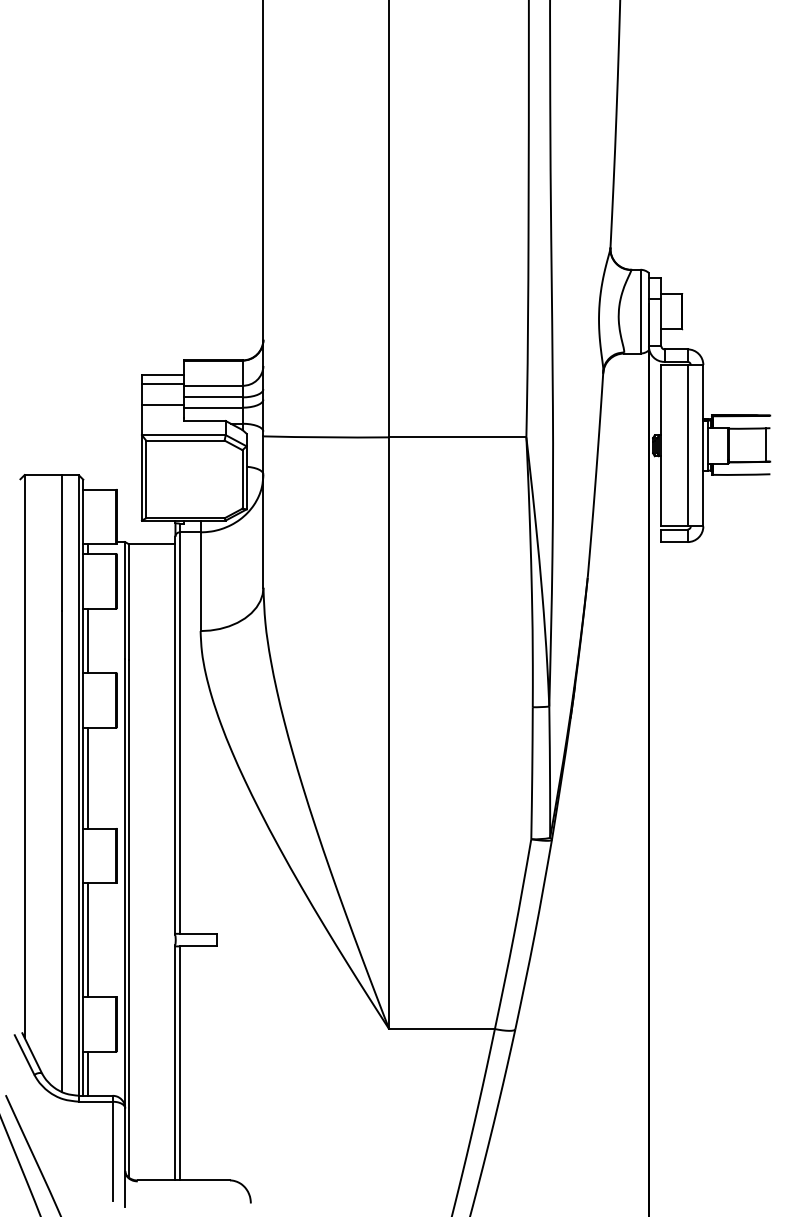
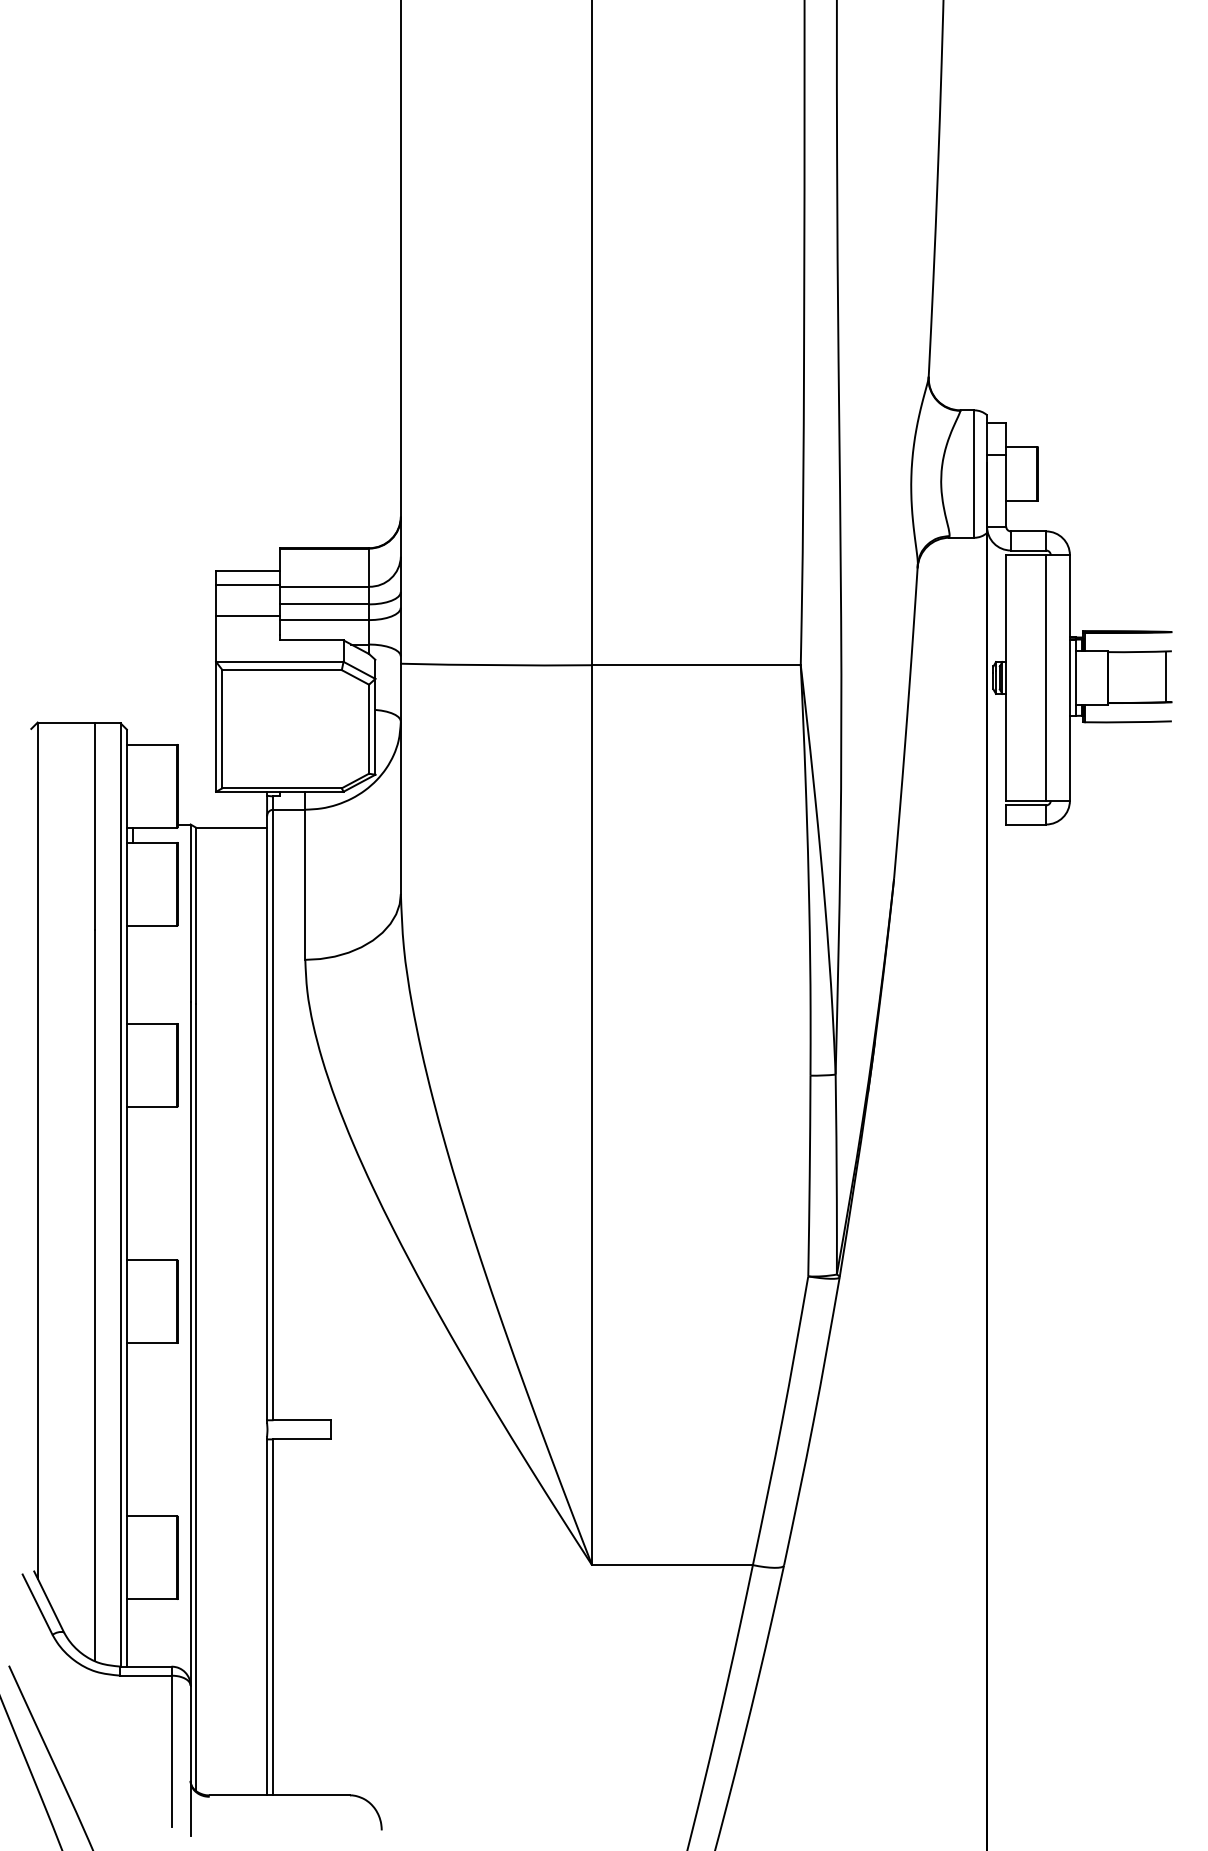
line: (87, 640) -> (133, 974), removed
line: (87, 777) -> (133, 1182), removed
line: (87, 940) -> (133, 1430), removed
line: (87, 1073) -> (133, 1632), removed

